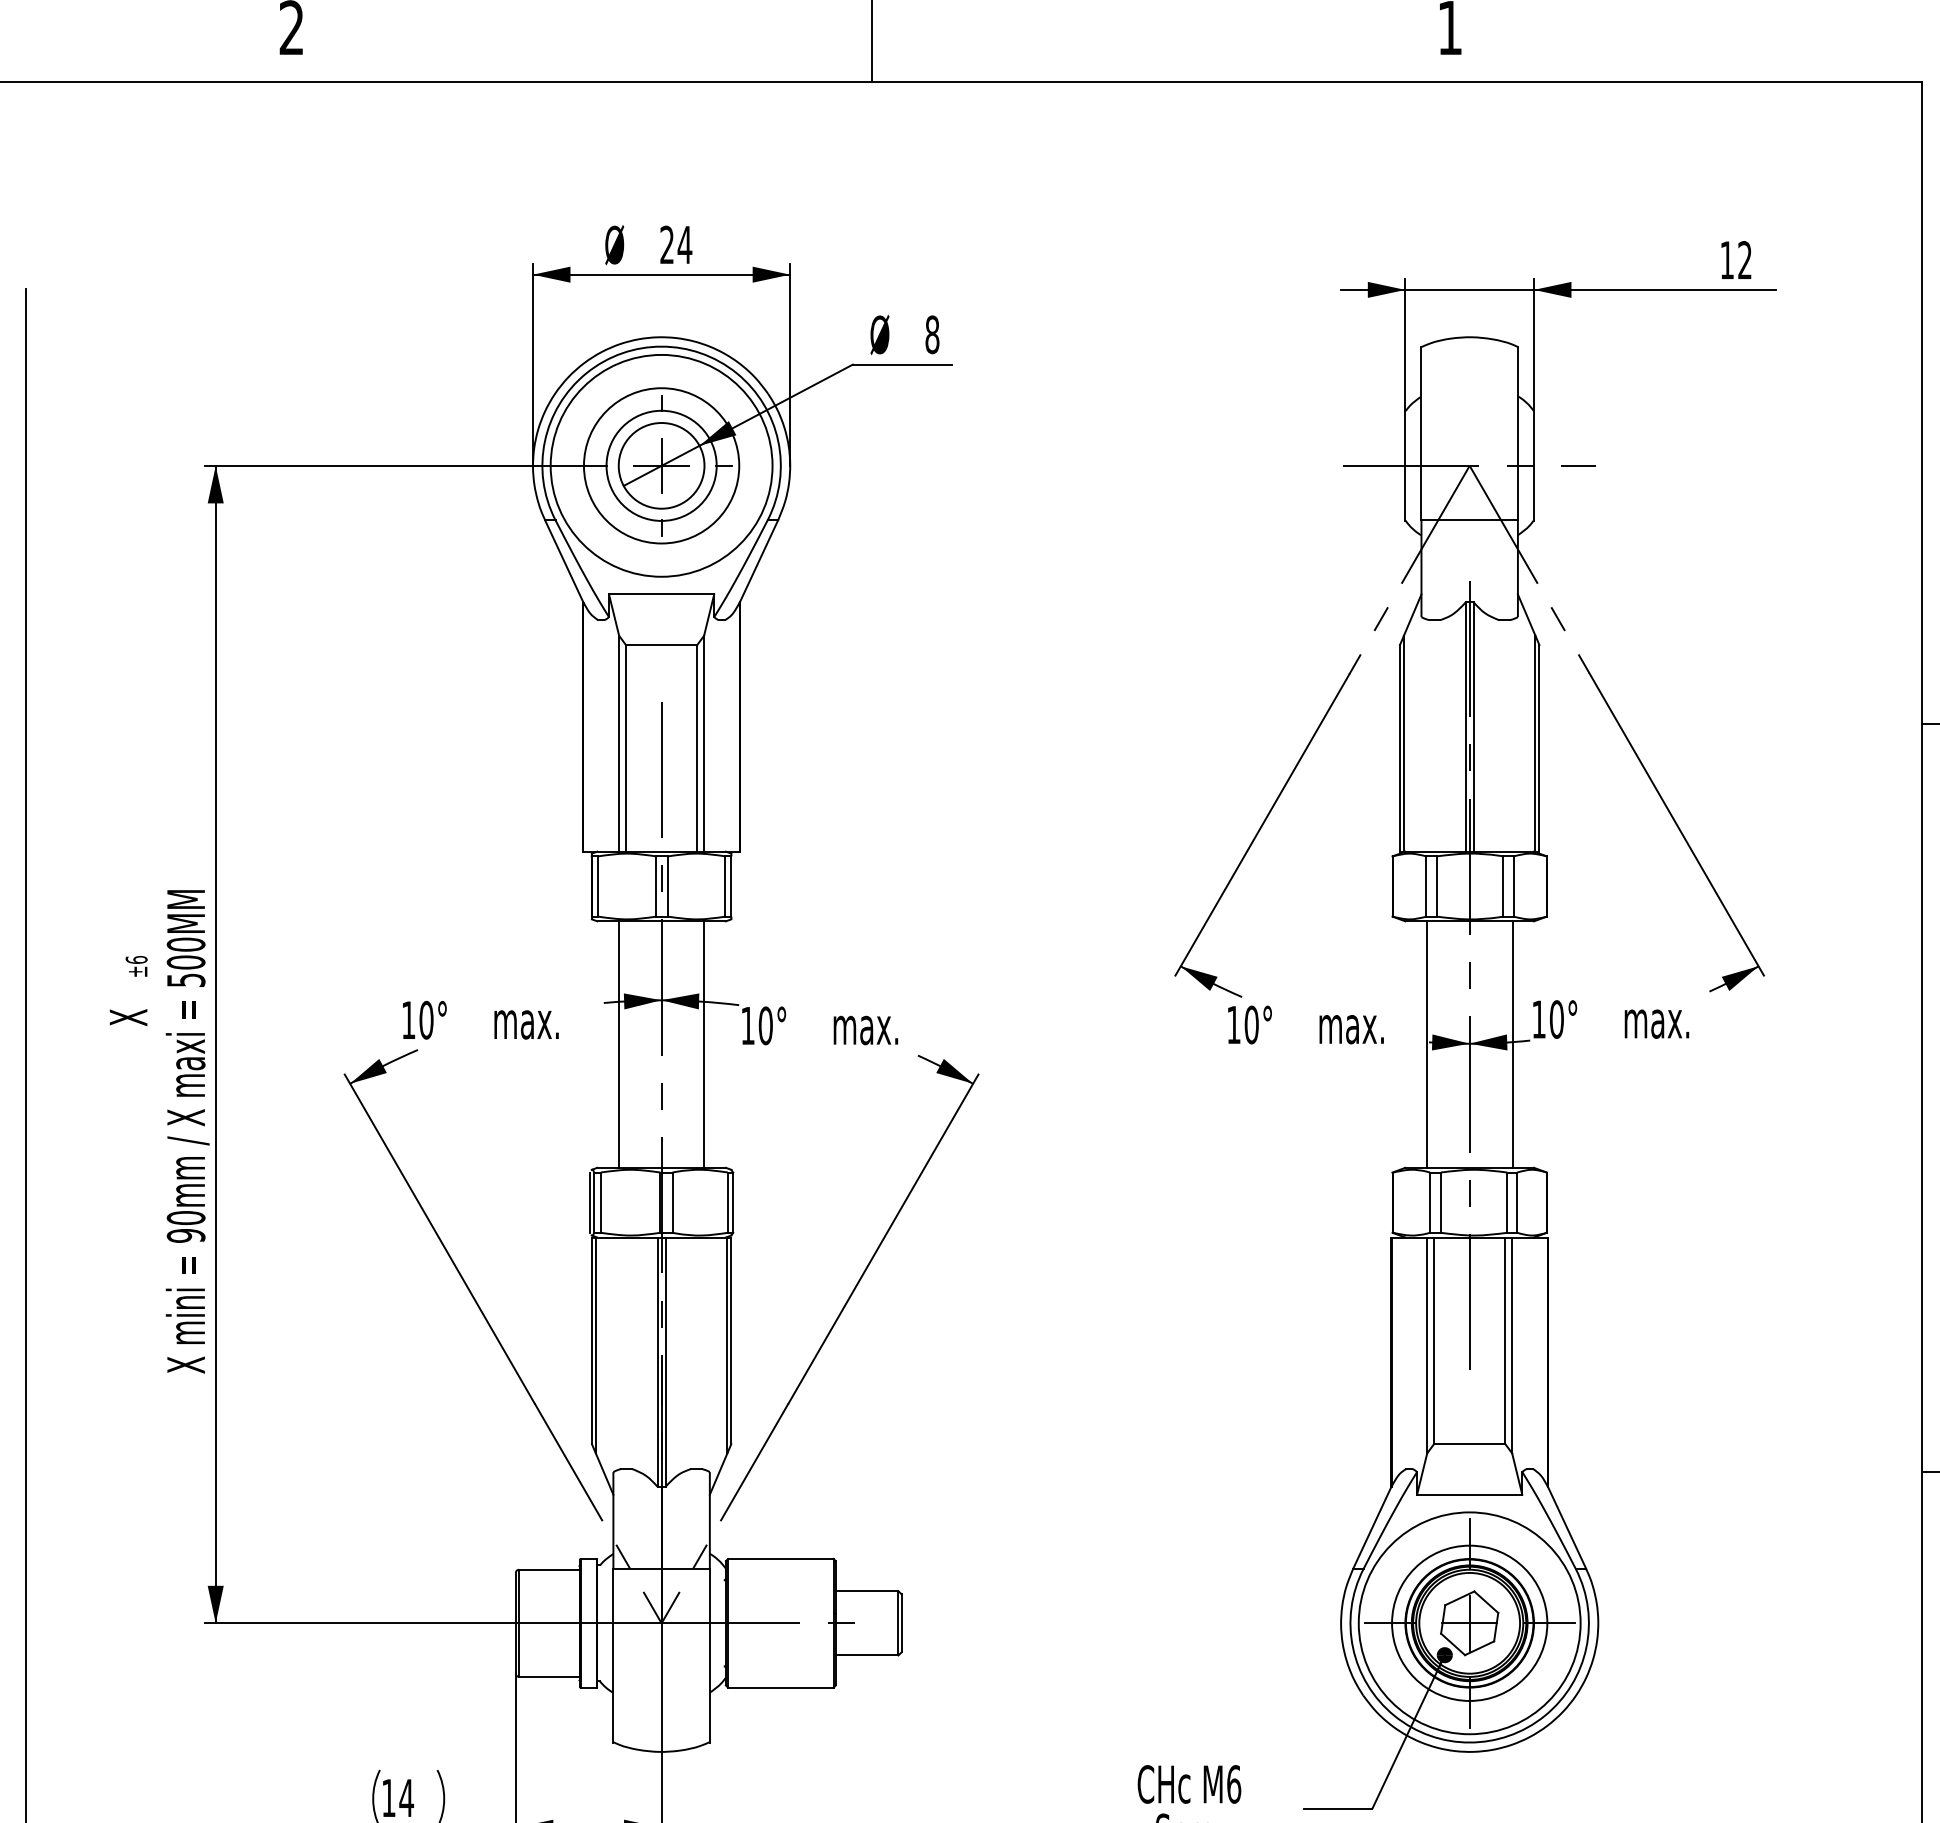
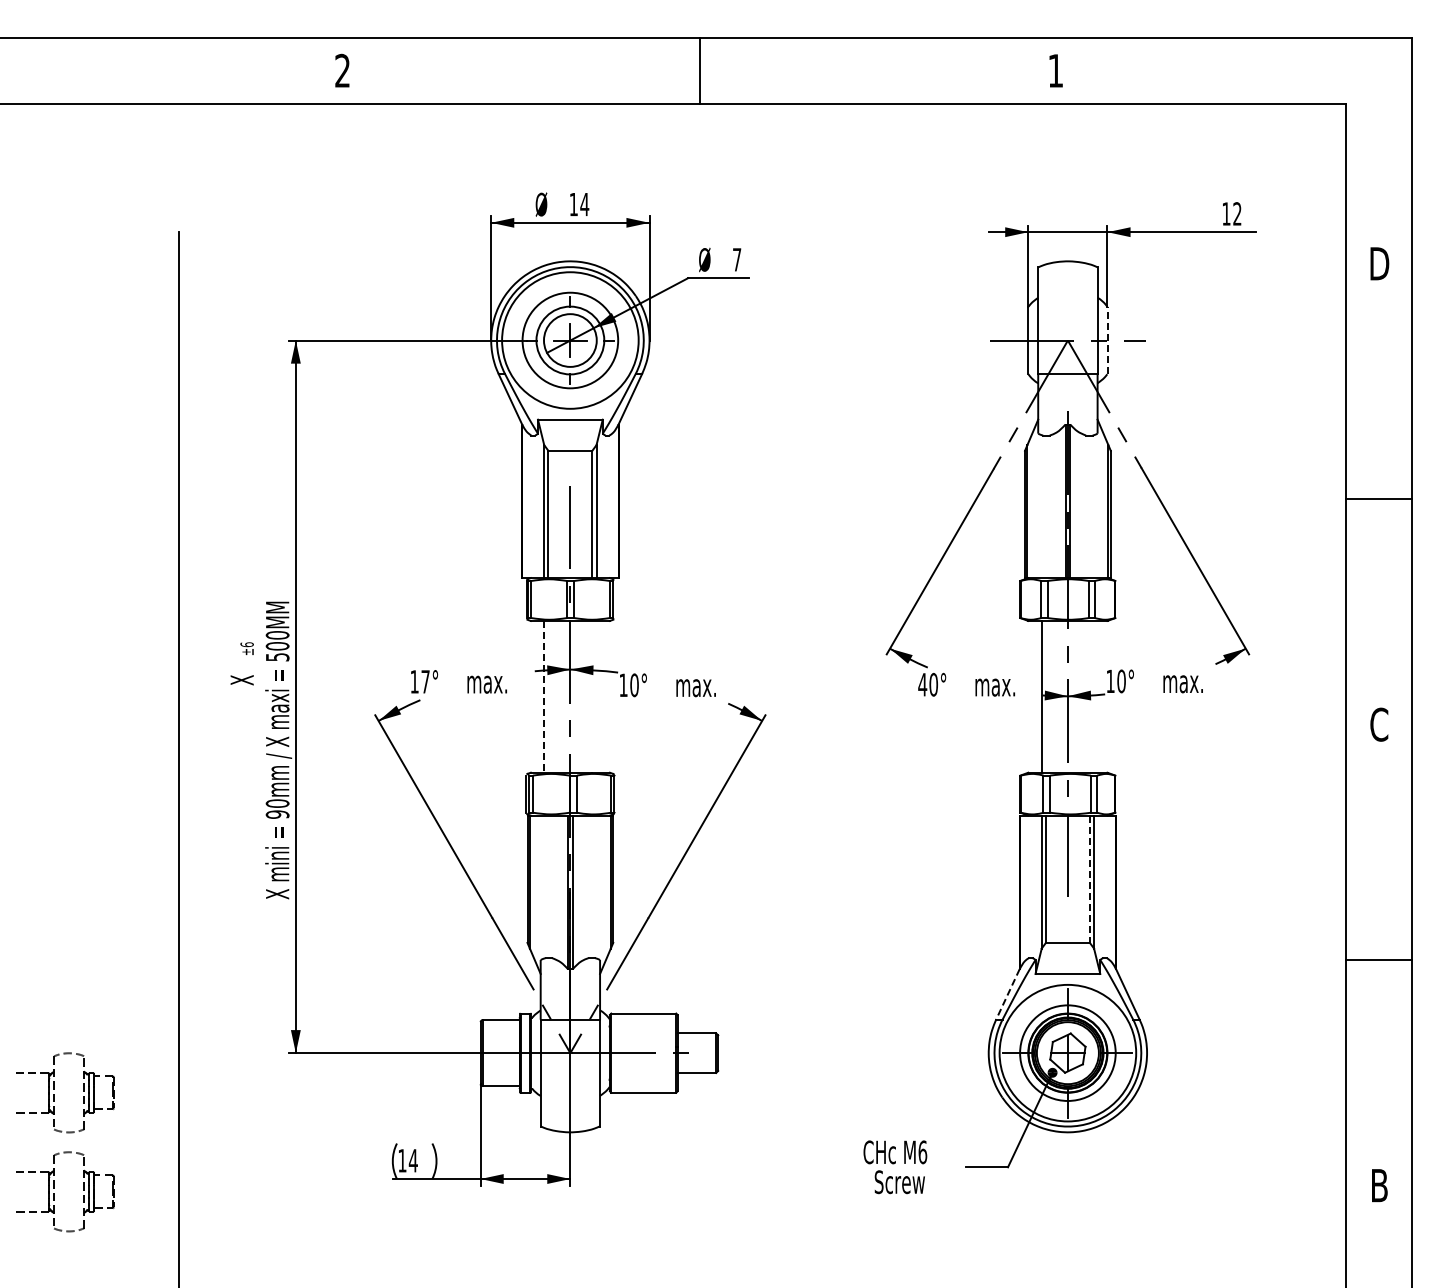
text: (666, 243) -> (573, 203), 24 -> 14
text: (931, 334) -> (736, 259), 8 -> 7
line: (1534, 465) -> (1107, 340), solid -> dashed
text: (426, 1019) -> (425, 681), 10° -> 17°
text: (1233, 1024) -> (922, 684), 10° -> 40°
line: (617, 1044) -> (543, 696), solid -> dashed
line: (704, 1044) -> (596, 696), removed
line: (1512, 1044) -> (1094, 696), removed
line: (1504, 1341) -> (1089, 879), solid -> dashed
line: (1371, 1528) -> (1007, 994), solid -> dashed

